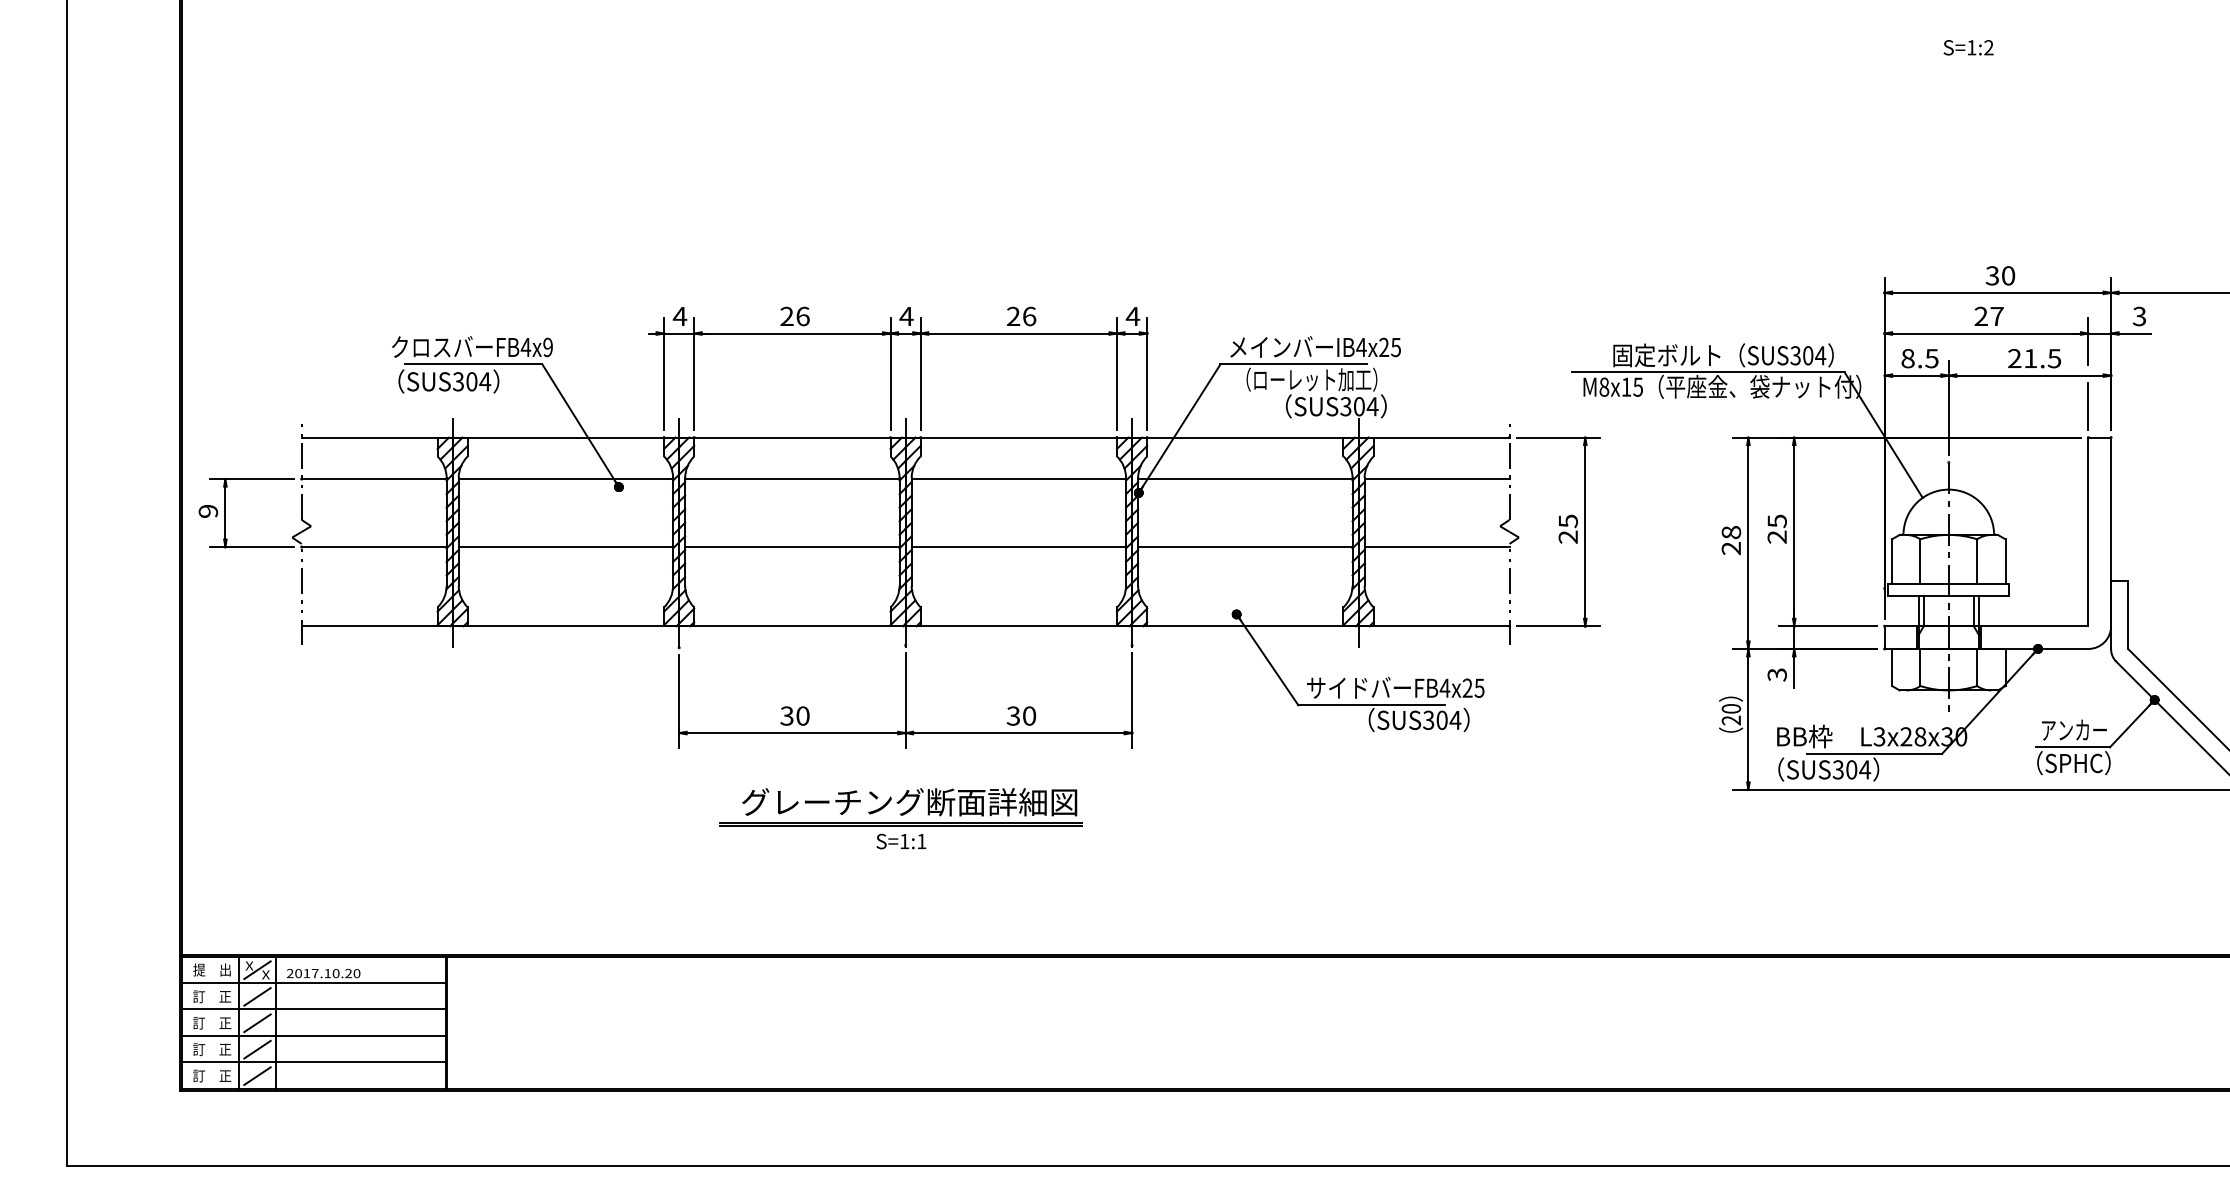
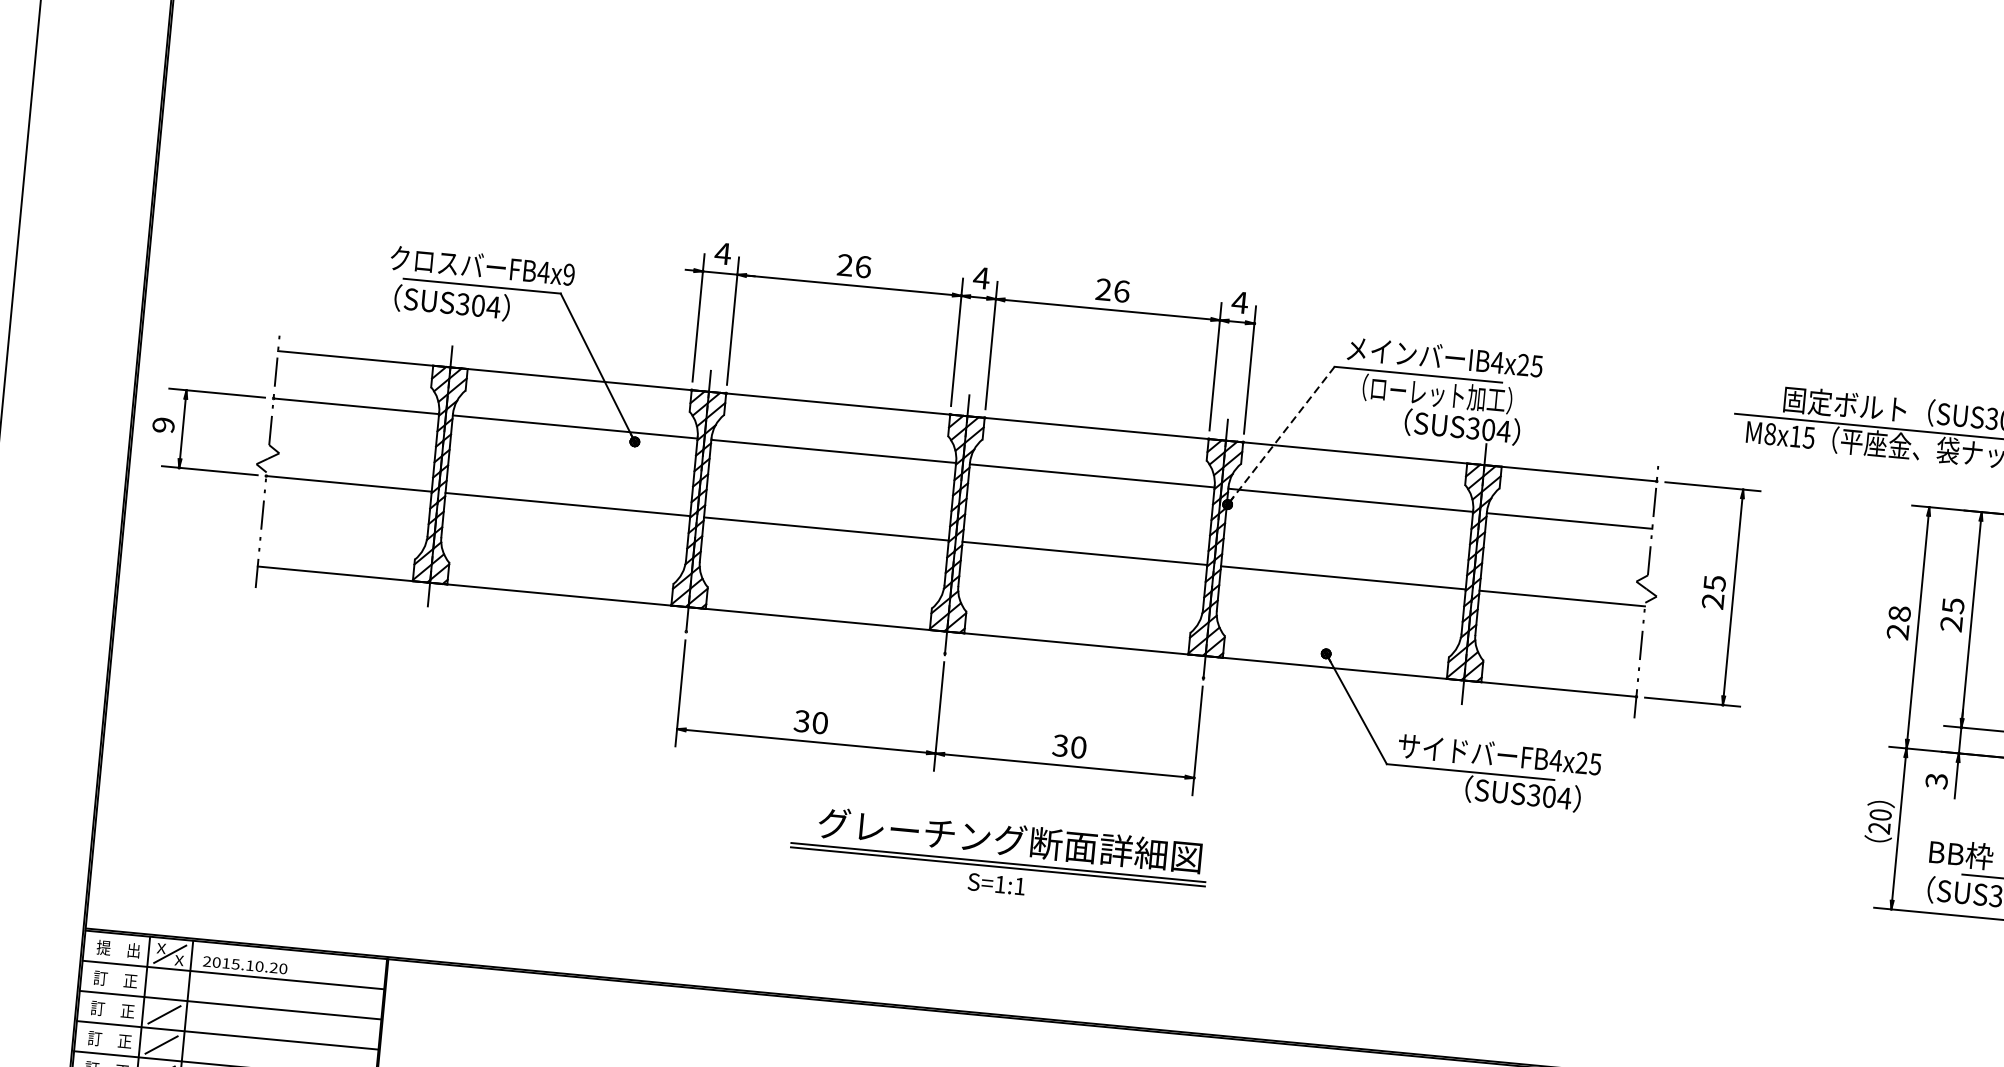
line: (1179, 428) -> (1281, 435), solid -> dashed
part: (900, 818) -> (998, 857), moved
text: (314, 973) -> (234, 964), 2017.10.20 -> 2015.10.20
line: (257, 996) -> (167, 984), removed

